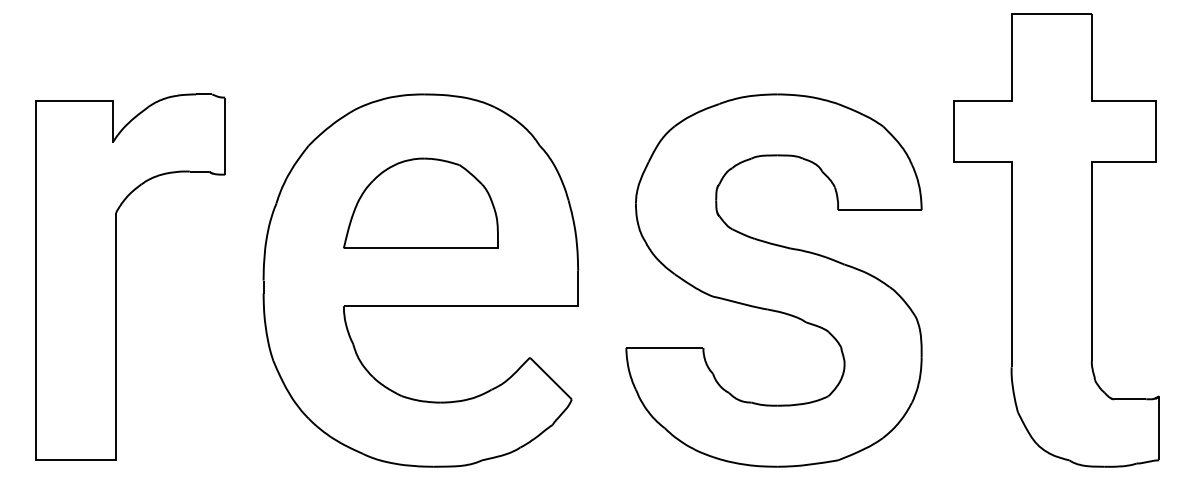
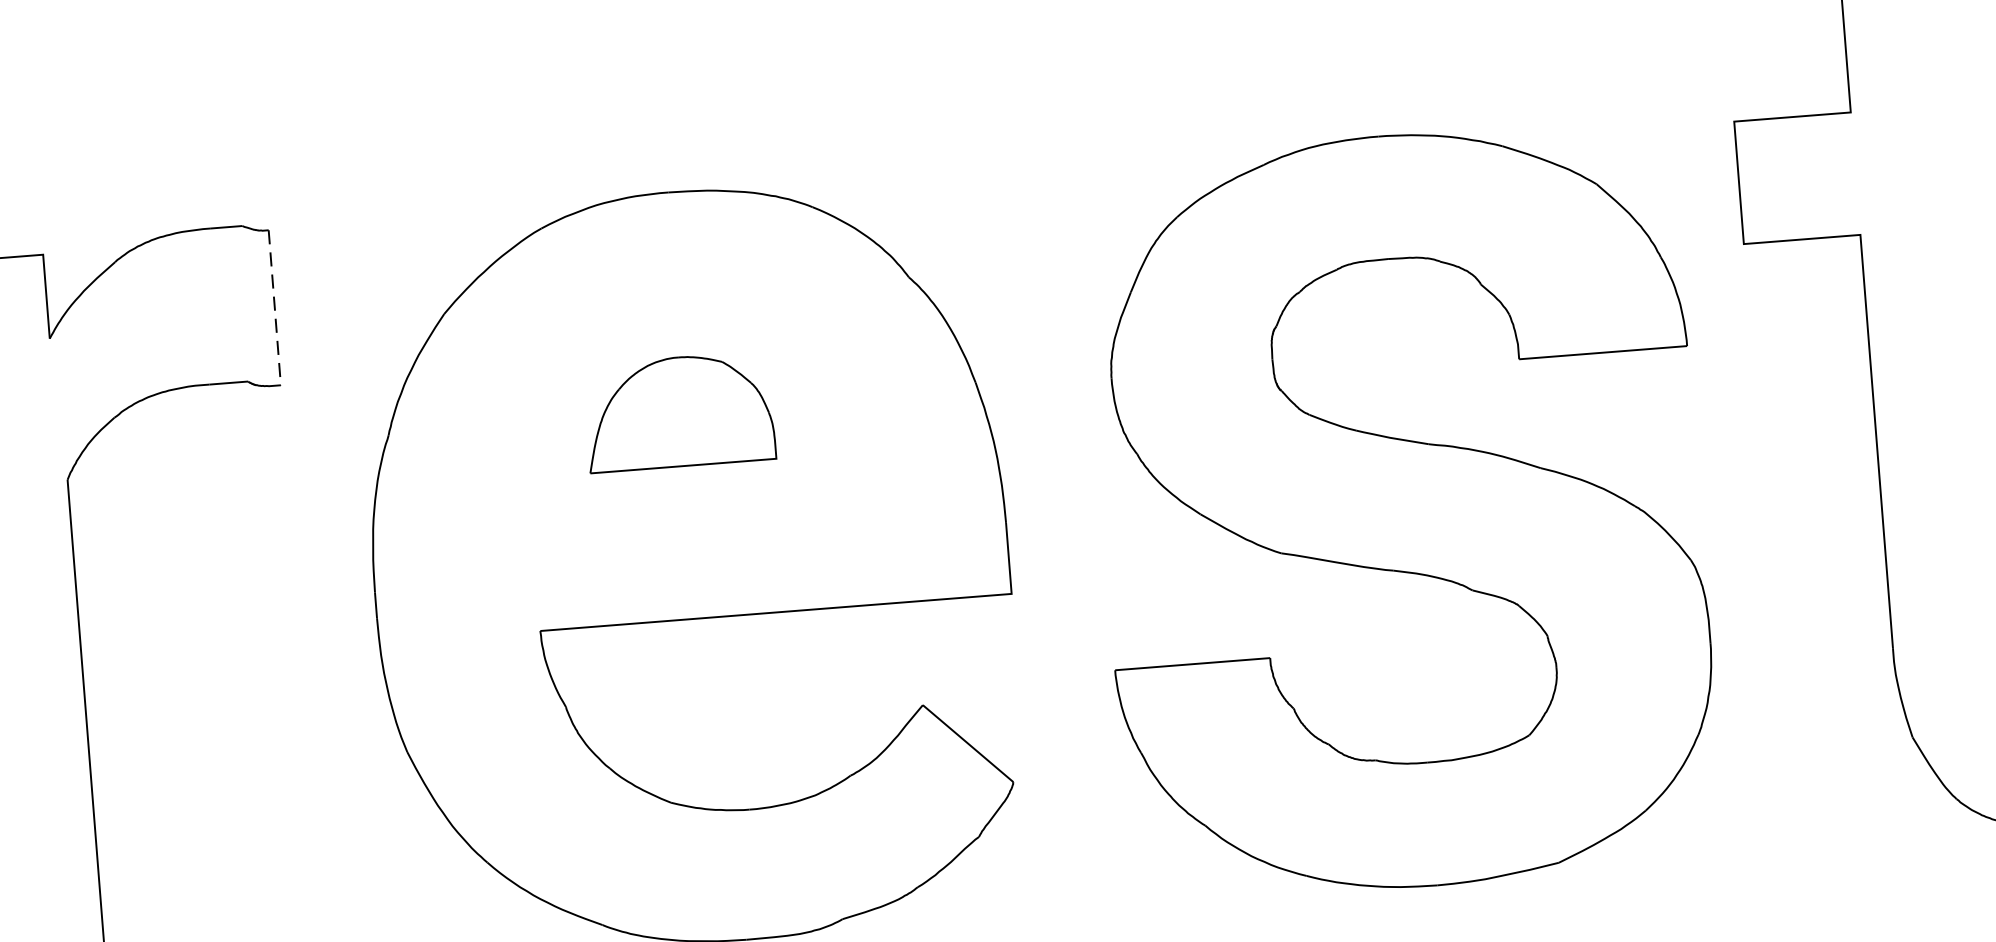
line: (225, 136) -> (275, 308), solid -> dashed
part: (420, 202) -> (678, 410), size x0.6

